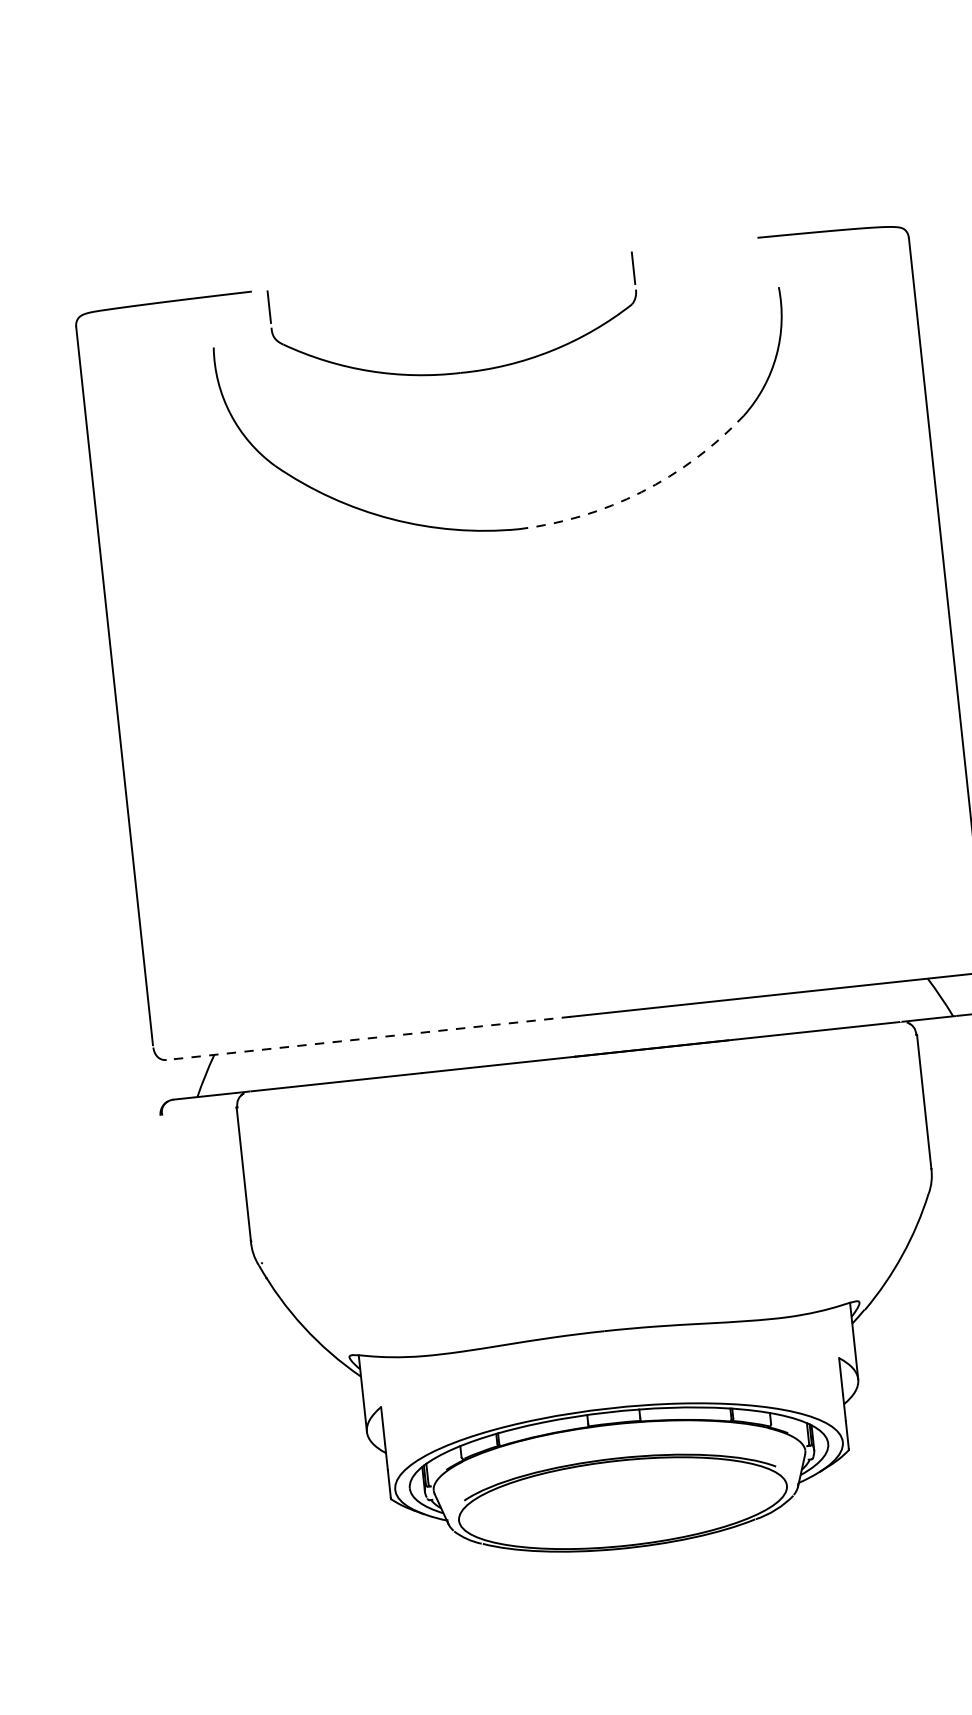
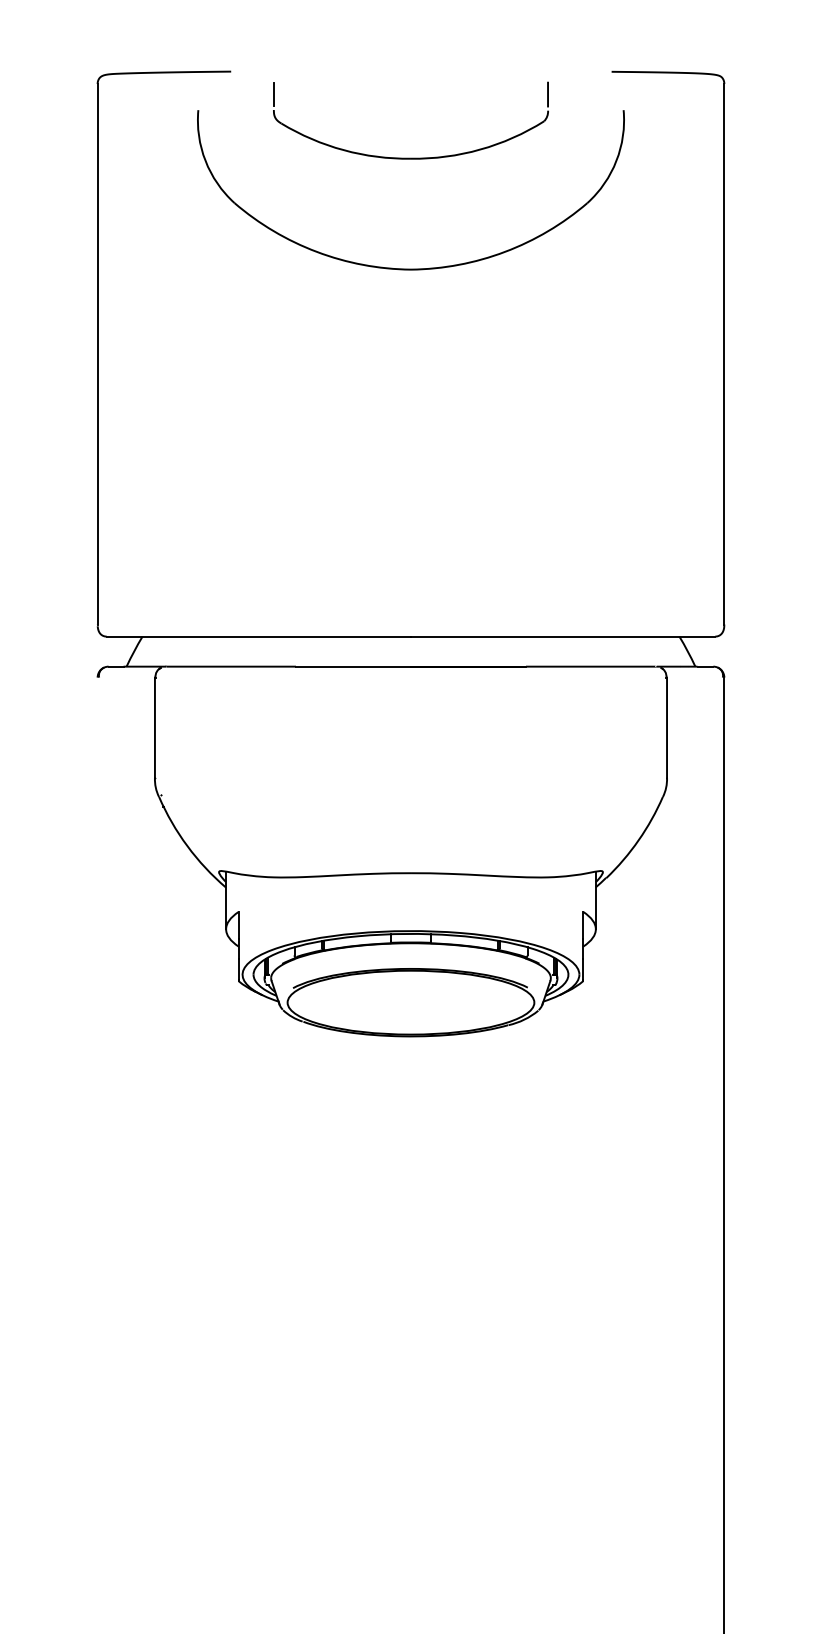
part: (459, 371) -> (410, 157), moved
arc: (641, 491) -> (505, 251), dashed -> solid
line: (368, 1038) -> (258, 636), dashed -> solid

